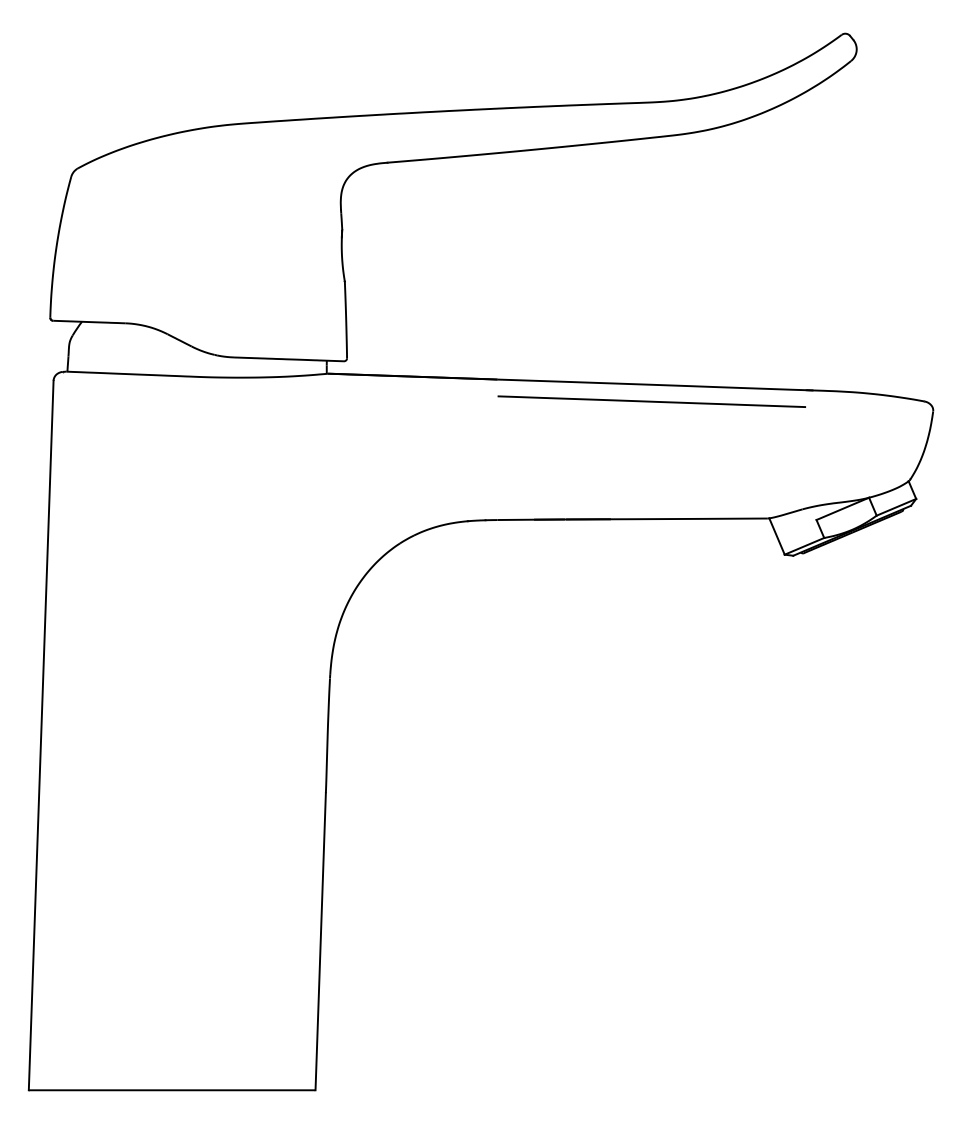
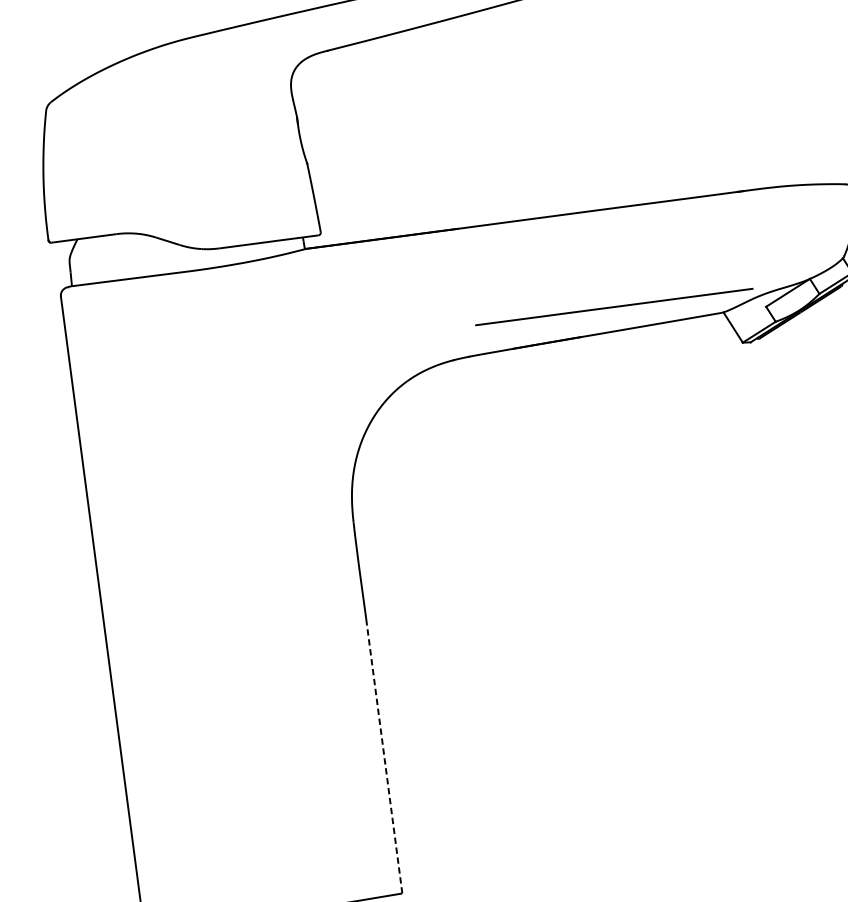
line: (651, 401) -> (613, 306), moved
line: (320, 941) -> (384, 759), solid -> dashed

